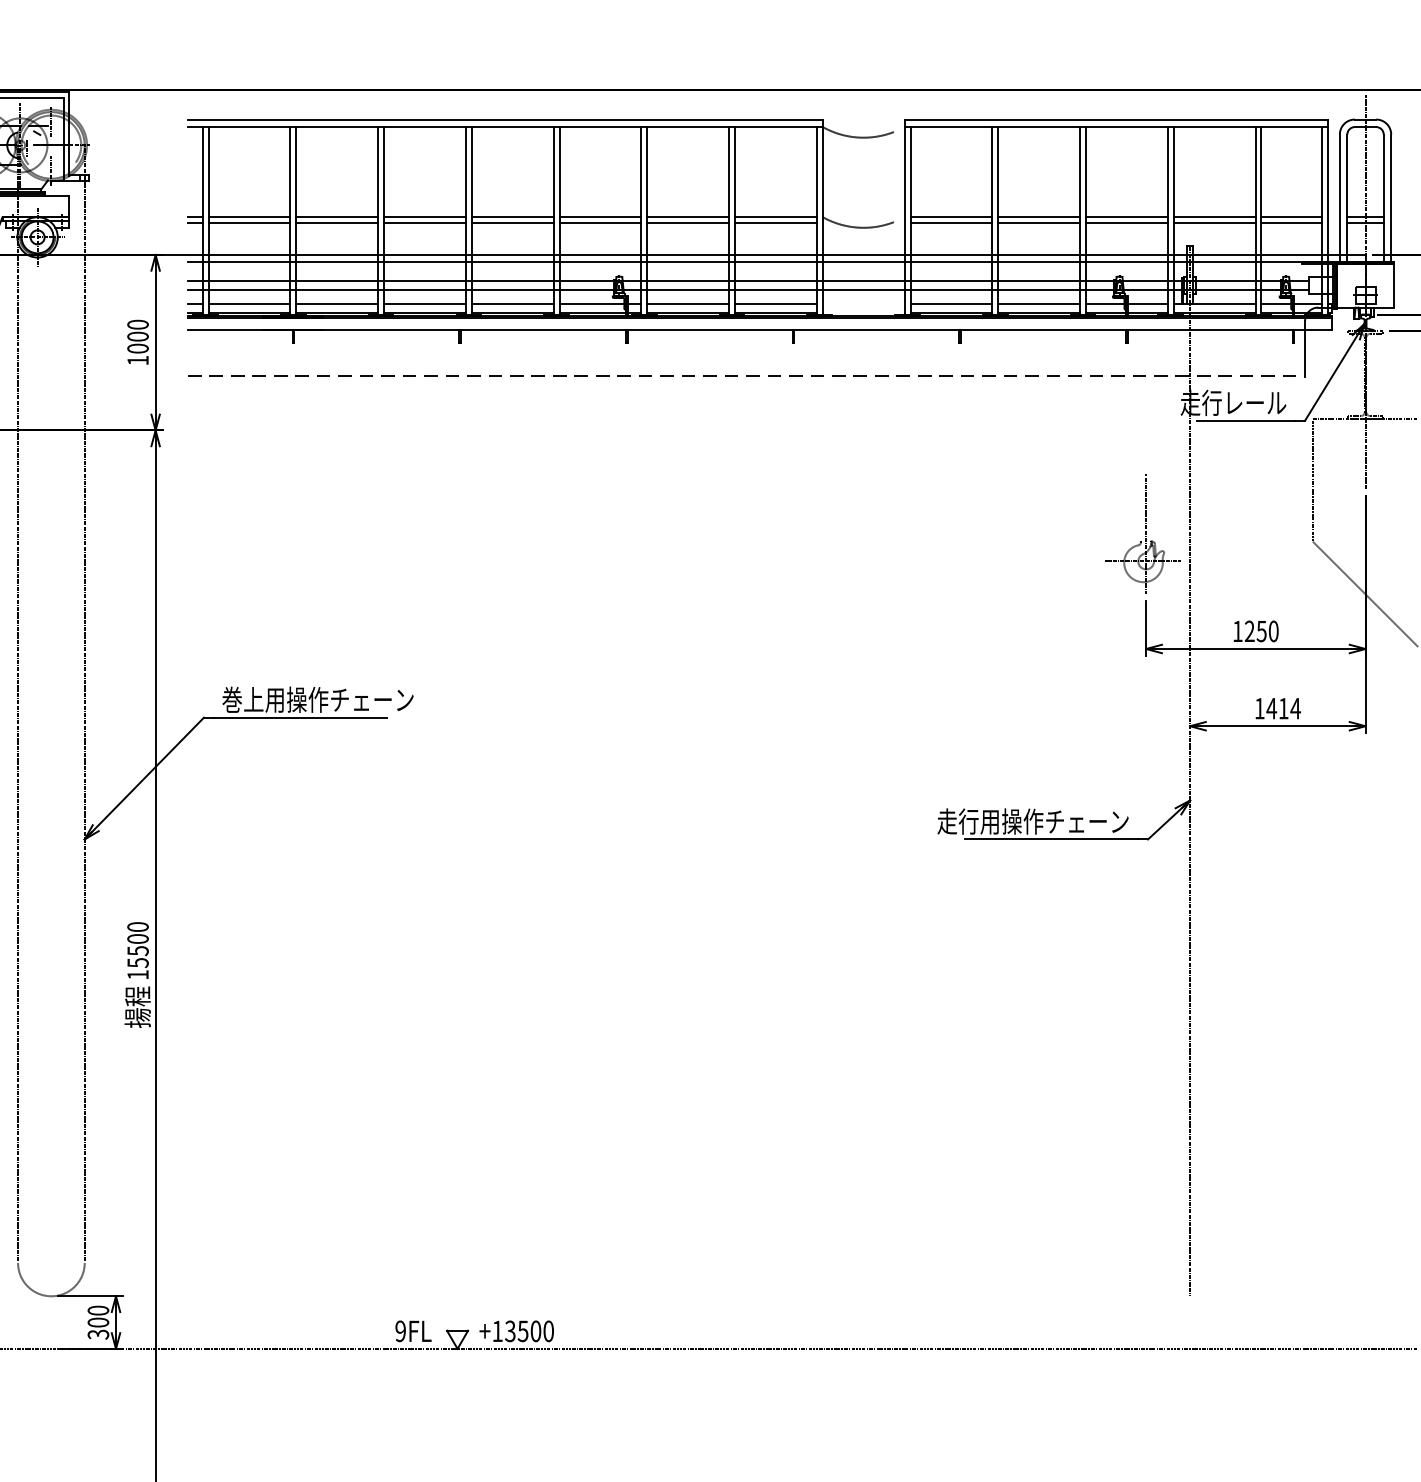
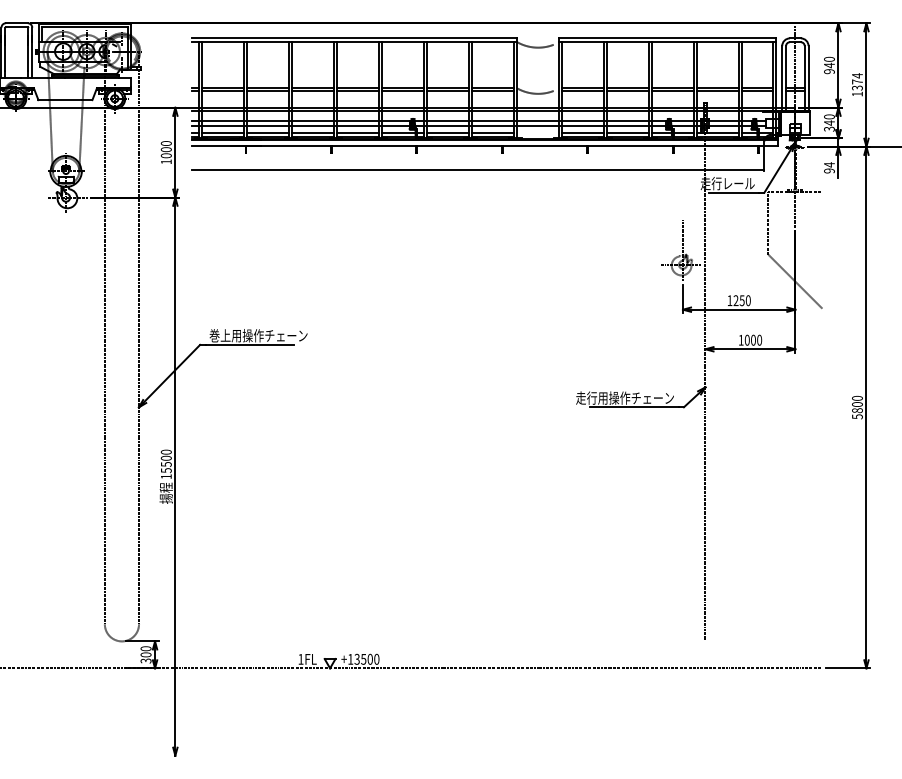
line: (747, 375) -> (478, 169), dashed -> solid
text: (1283, 707) -> (753, 339), 1414 -> 1000
text: (399, 1329) -> (300, 658), 9FL -> 1FL

